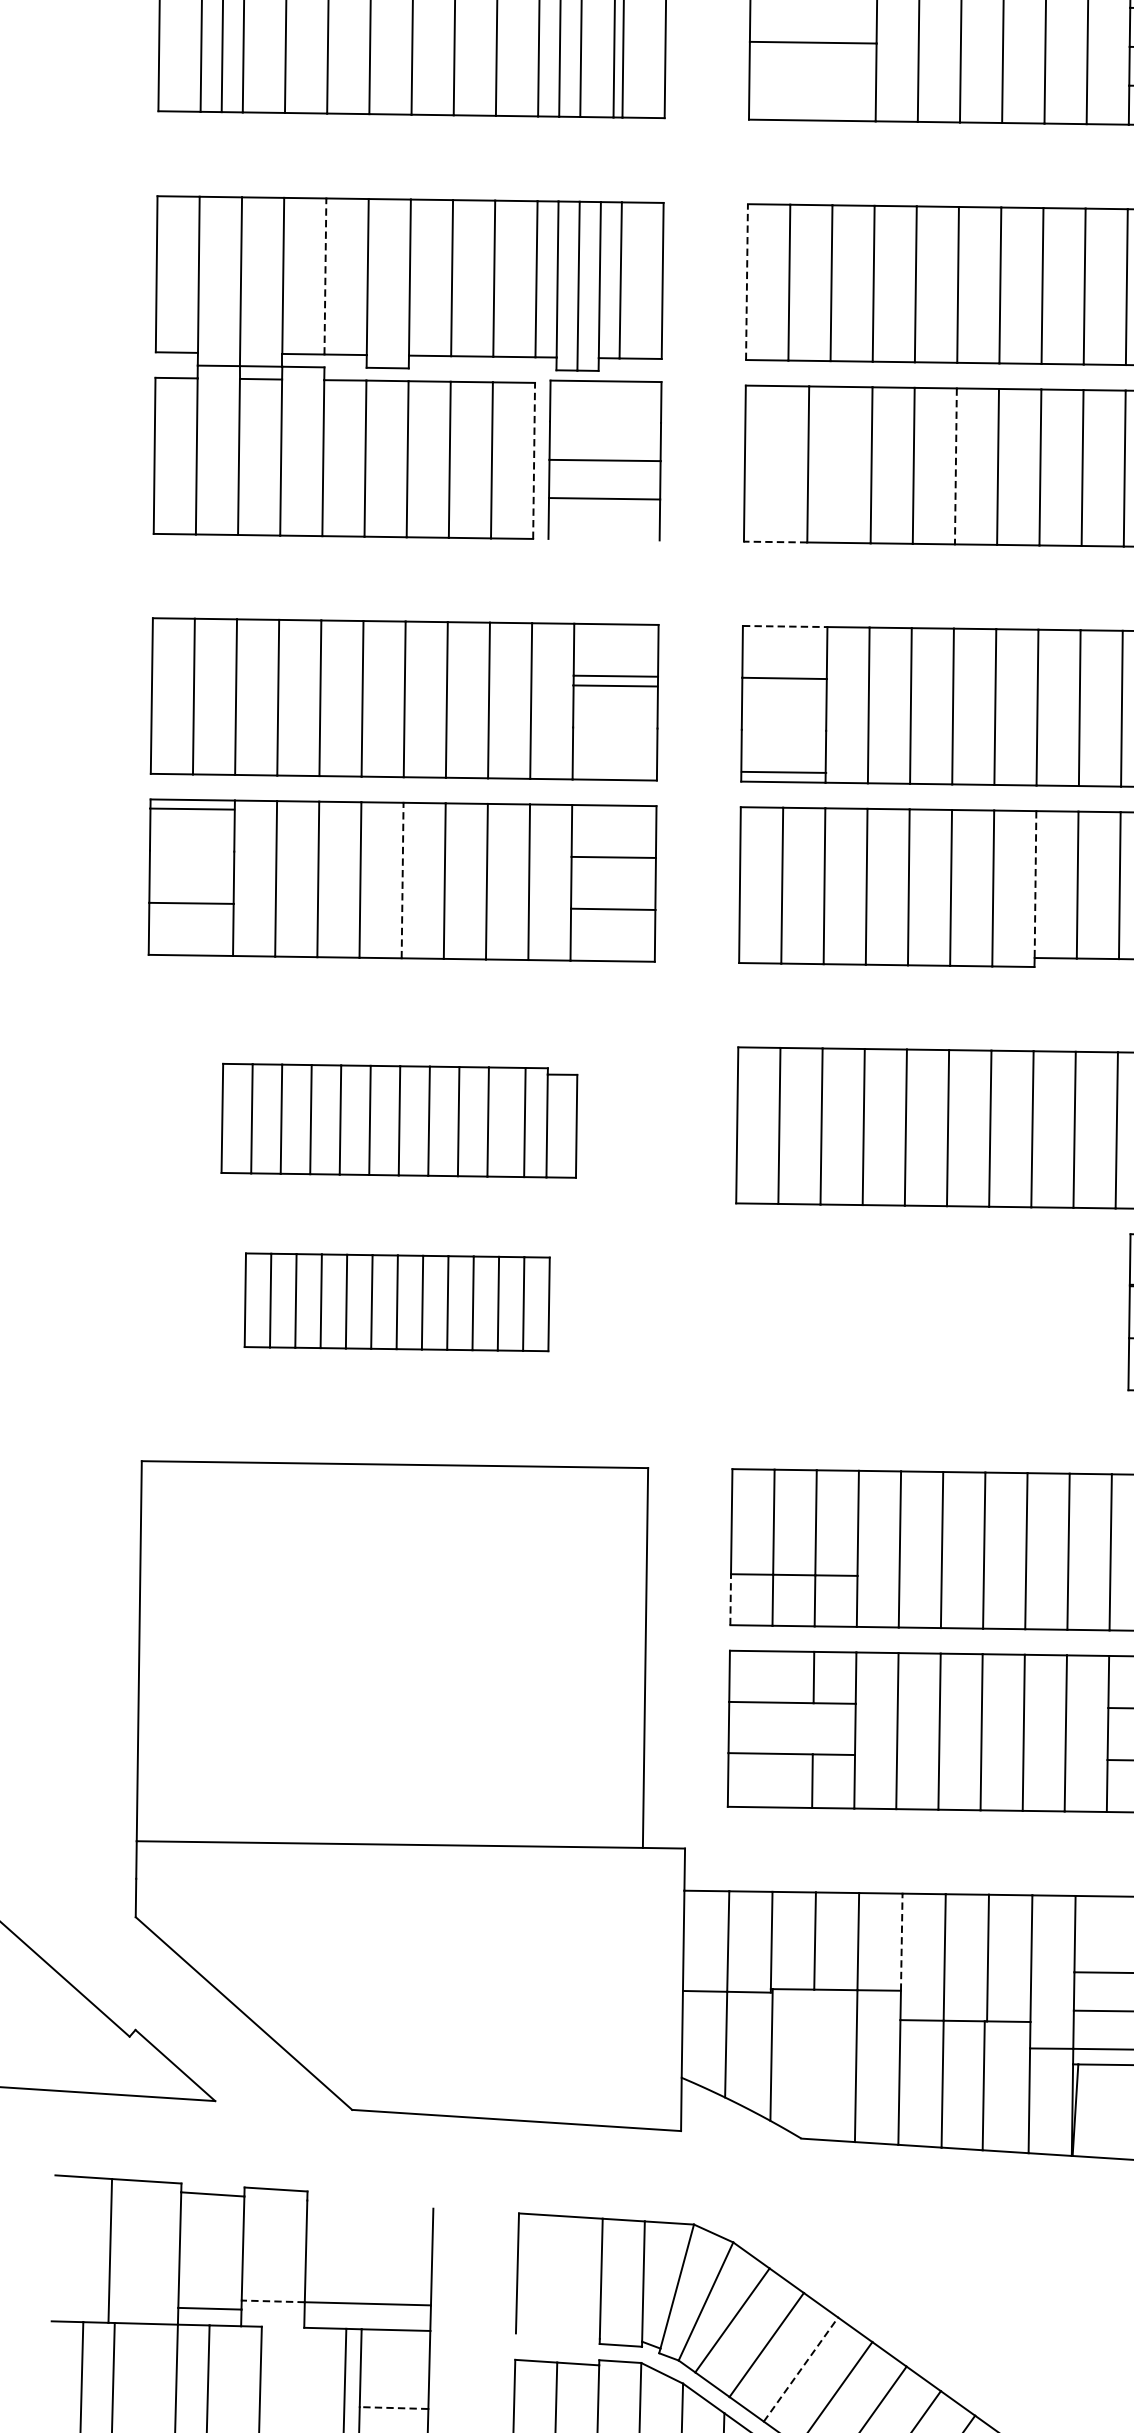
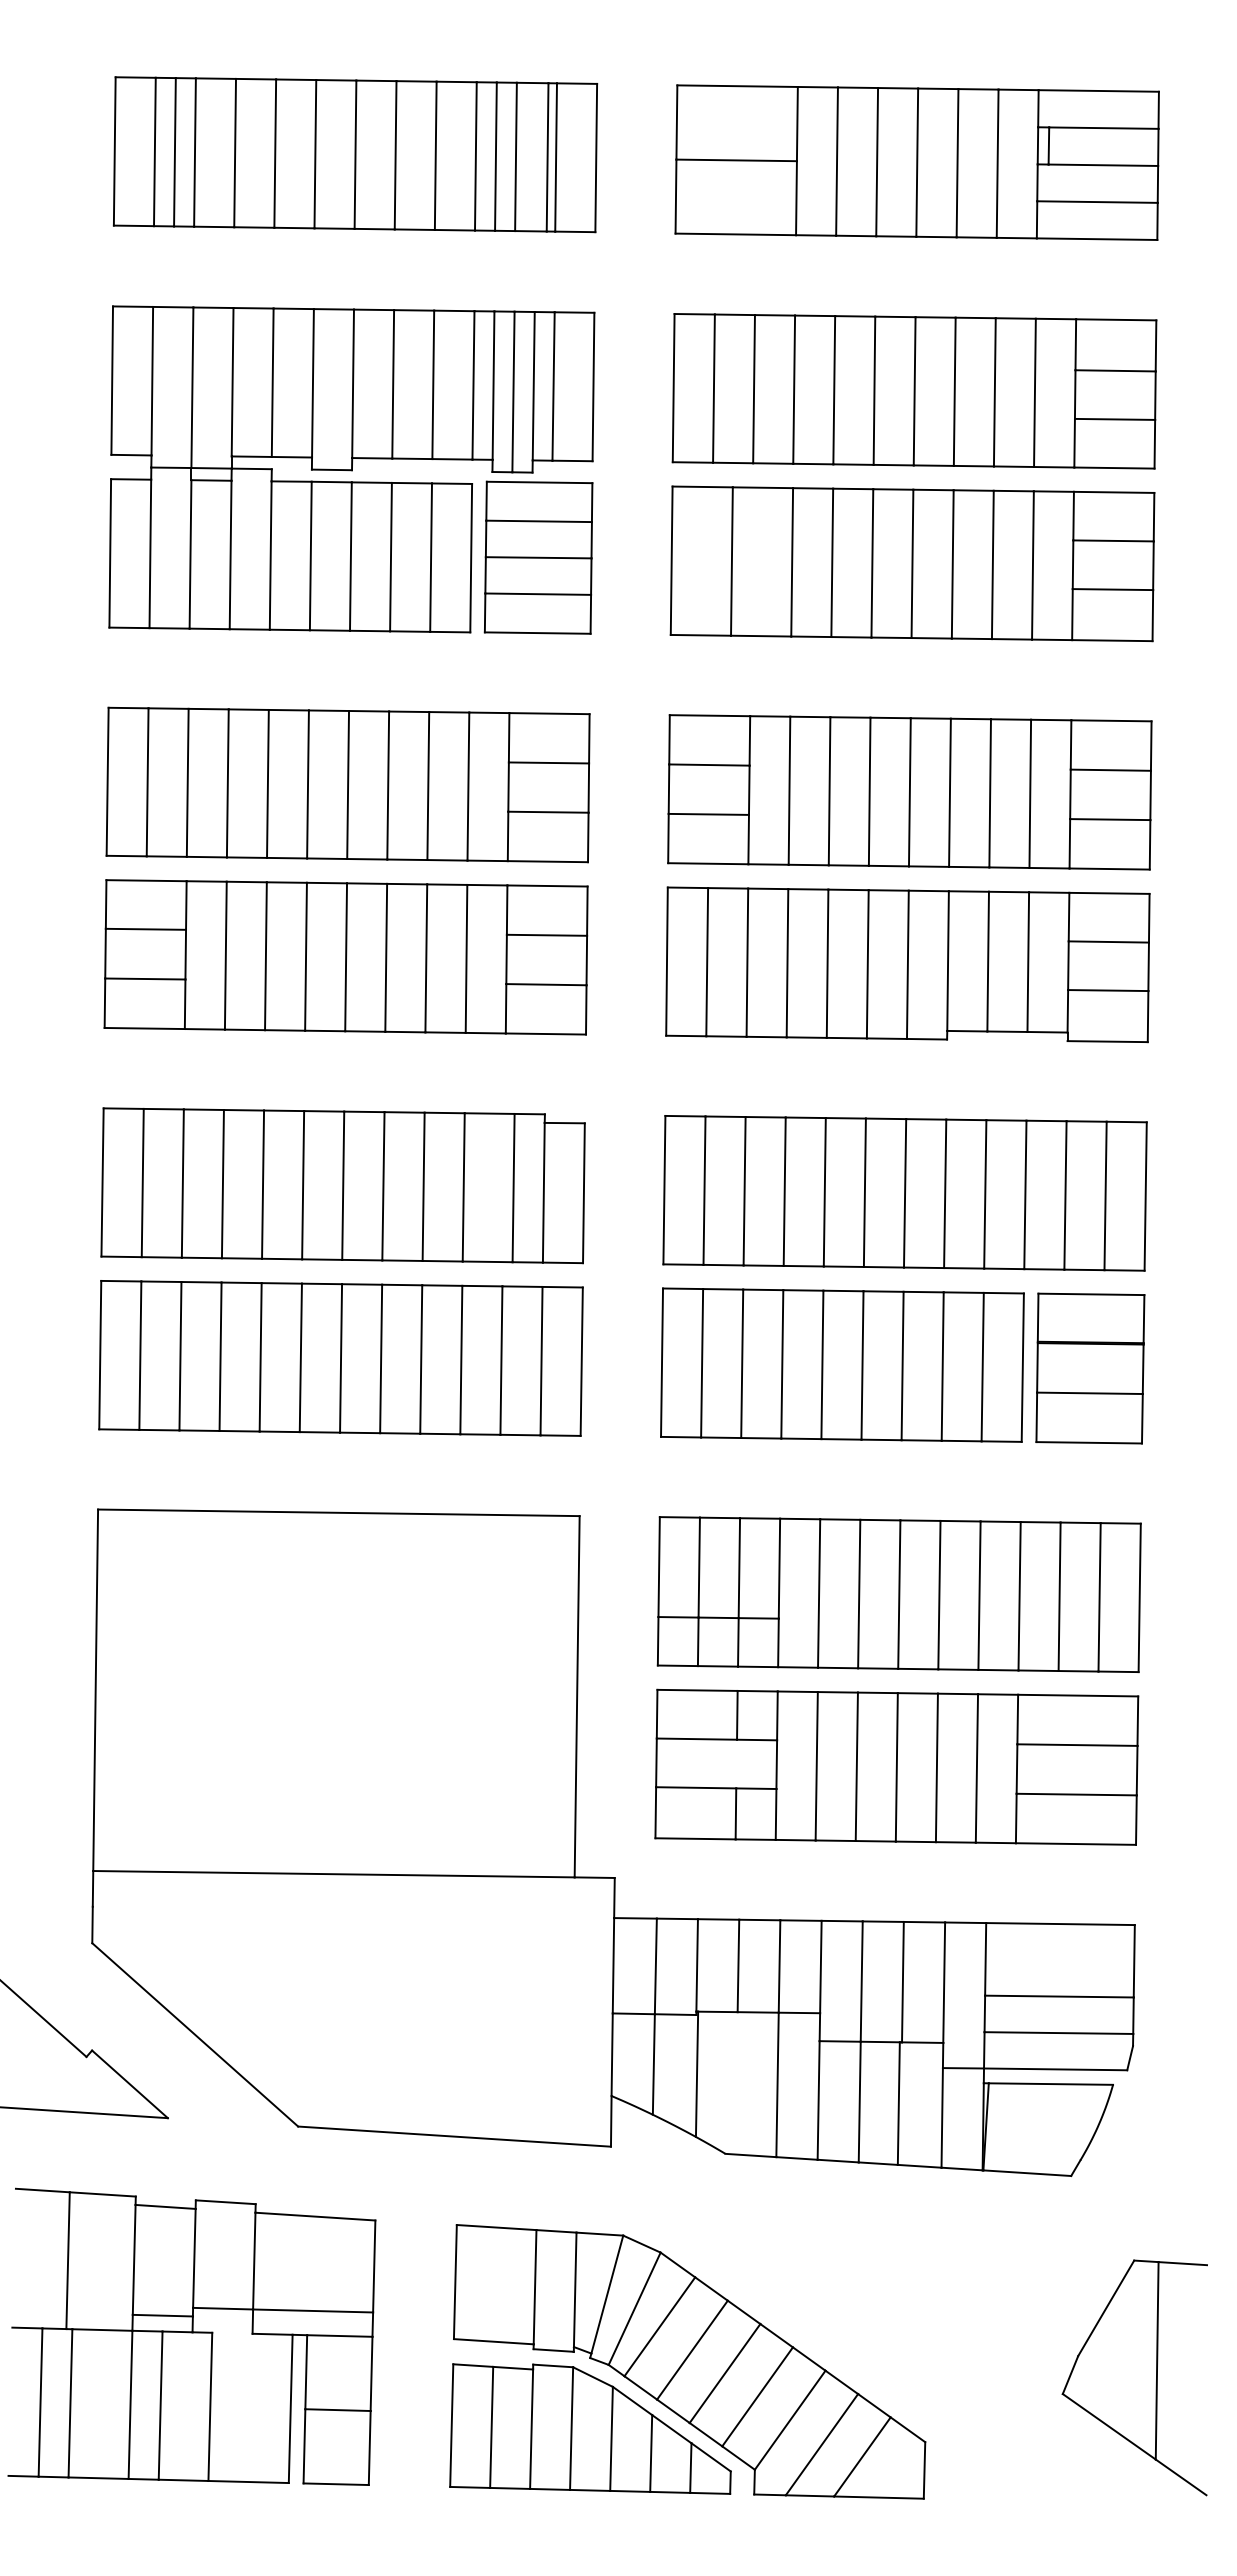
line: (325, 276) -> (272, 382), dashed -> solid
line: (746, 281) -> (673, 387), dashed -> solid
line: (604, 422) -> (538, 521), added
line: (534, 460) -> (471, 557), dashed -> solid
line: (956, 466) -> (872, 563), dashed -> solid
line: (603, 539) -> (537, 632), added
line: (775, 542) -> (700, 635), dashed -> solid
line: (785, 626) -> (710, 715), dashed -> solid
line: (615, 685) -> (548, 811), moved
line: (783, 771) -> (708, 813), moved
line: (191, 808) -> (145, 928), moved
line: (403, 880) -> (346, 957), dashed -> solid
line: (1035, 884) -> (948, 961), dashed -> solid
part: (398, 1120) -> (342, 1185), size x1.43
part: (396, 1302) -> (340, 1358), size x1.67
part: (924, 1308) -> (842, 1364), added
line: (731, 1598) -> (658, 1640), dashed -> solid
line: (901, 1941) -> (820, 1966), dashed -> solid
line: (370, 2204) -> (315, 2216), added
line: (272, 2301) -> (222, 2308), dashed -> solid
line: (557, 2335) -> (493, 2341), added
line: (801, 2369) -> (725, 2373), dashed -> solid
line: (394, 2408) -> (338, 2410), dashed -> solid

